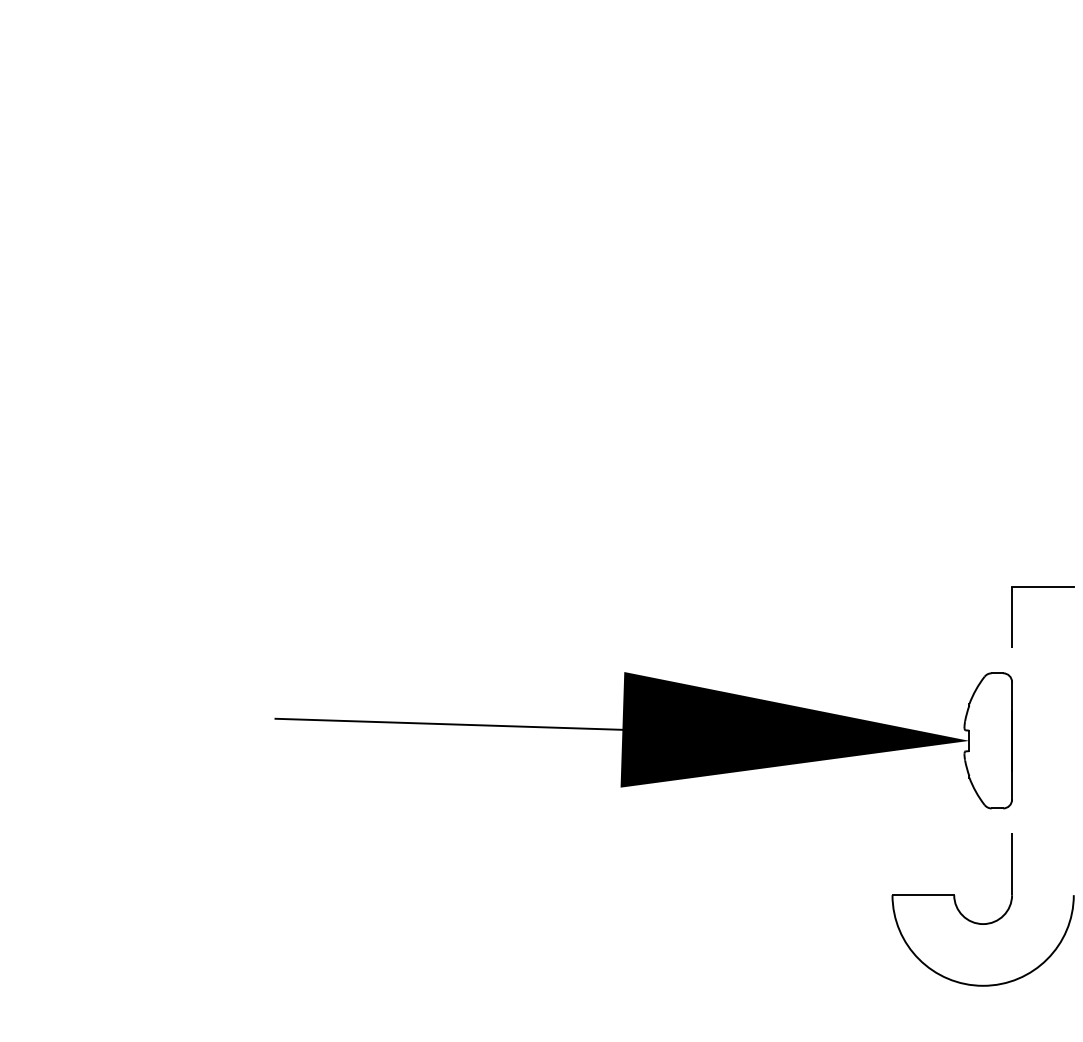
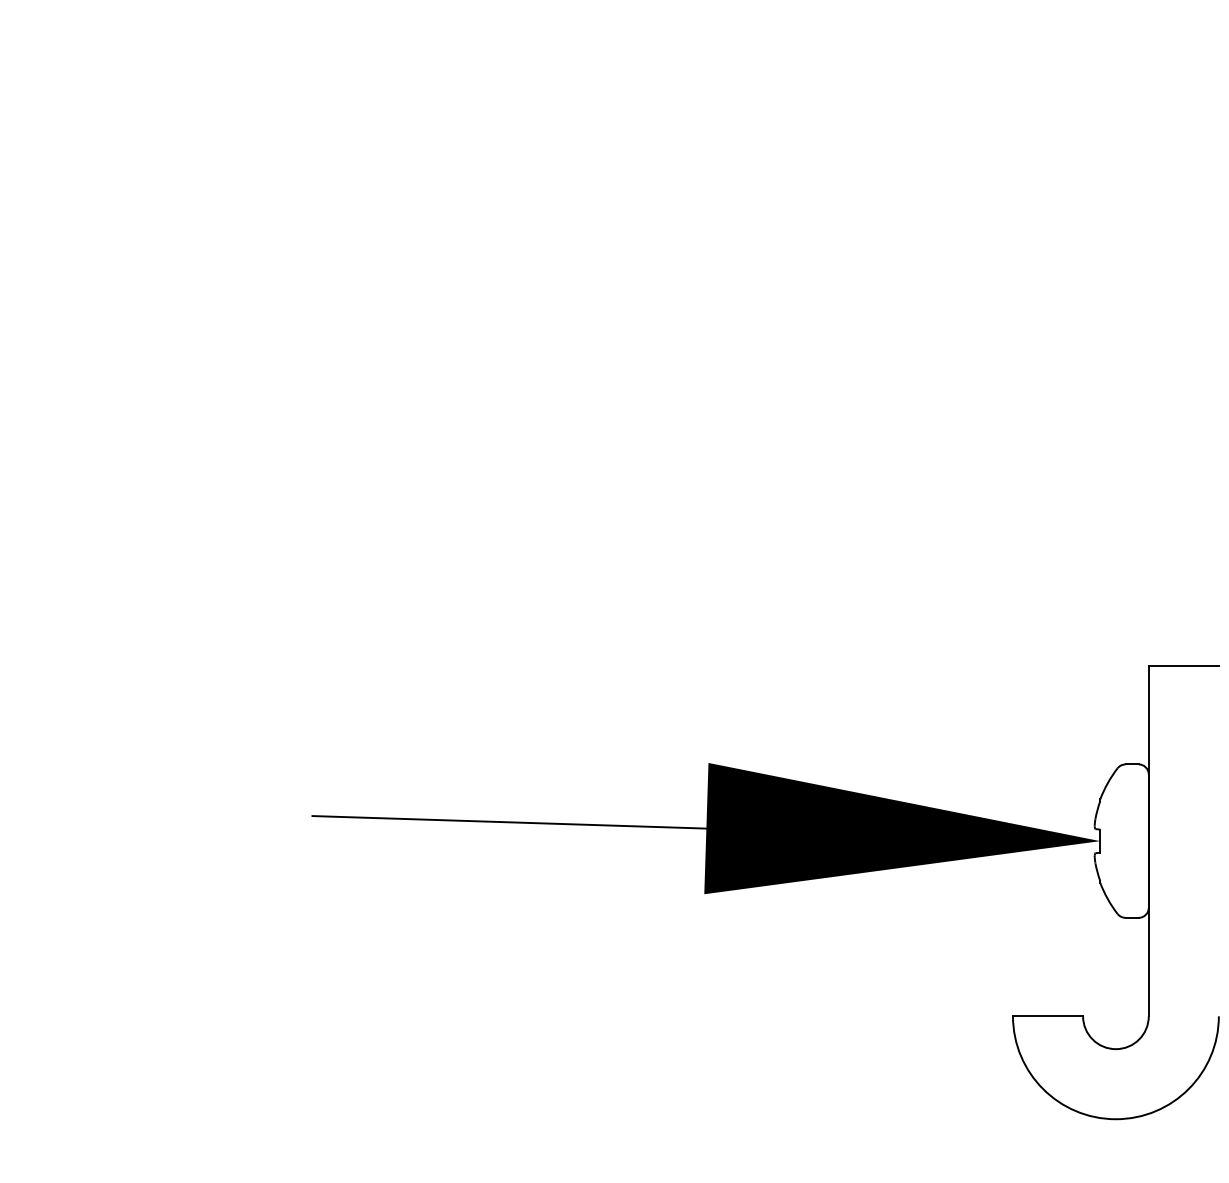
line: (1011, 740) -> (1148, 840), dashed -> solid

